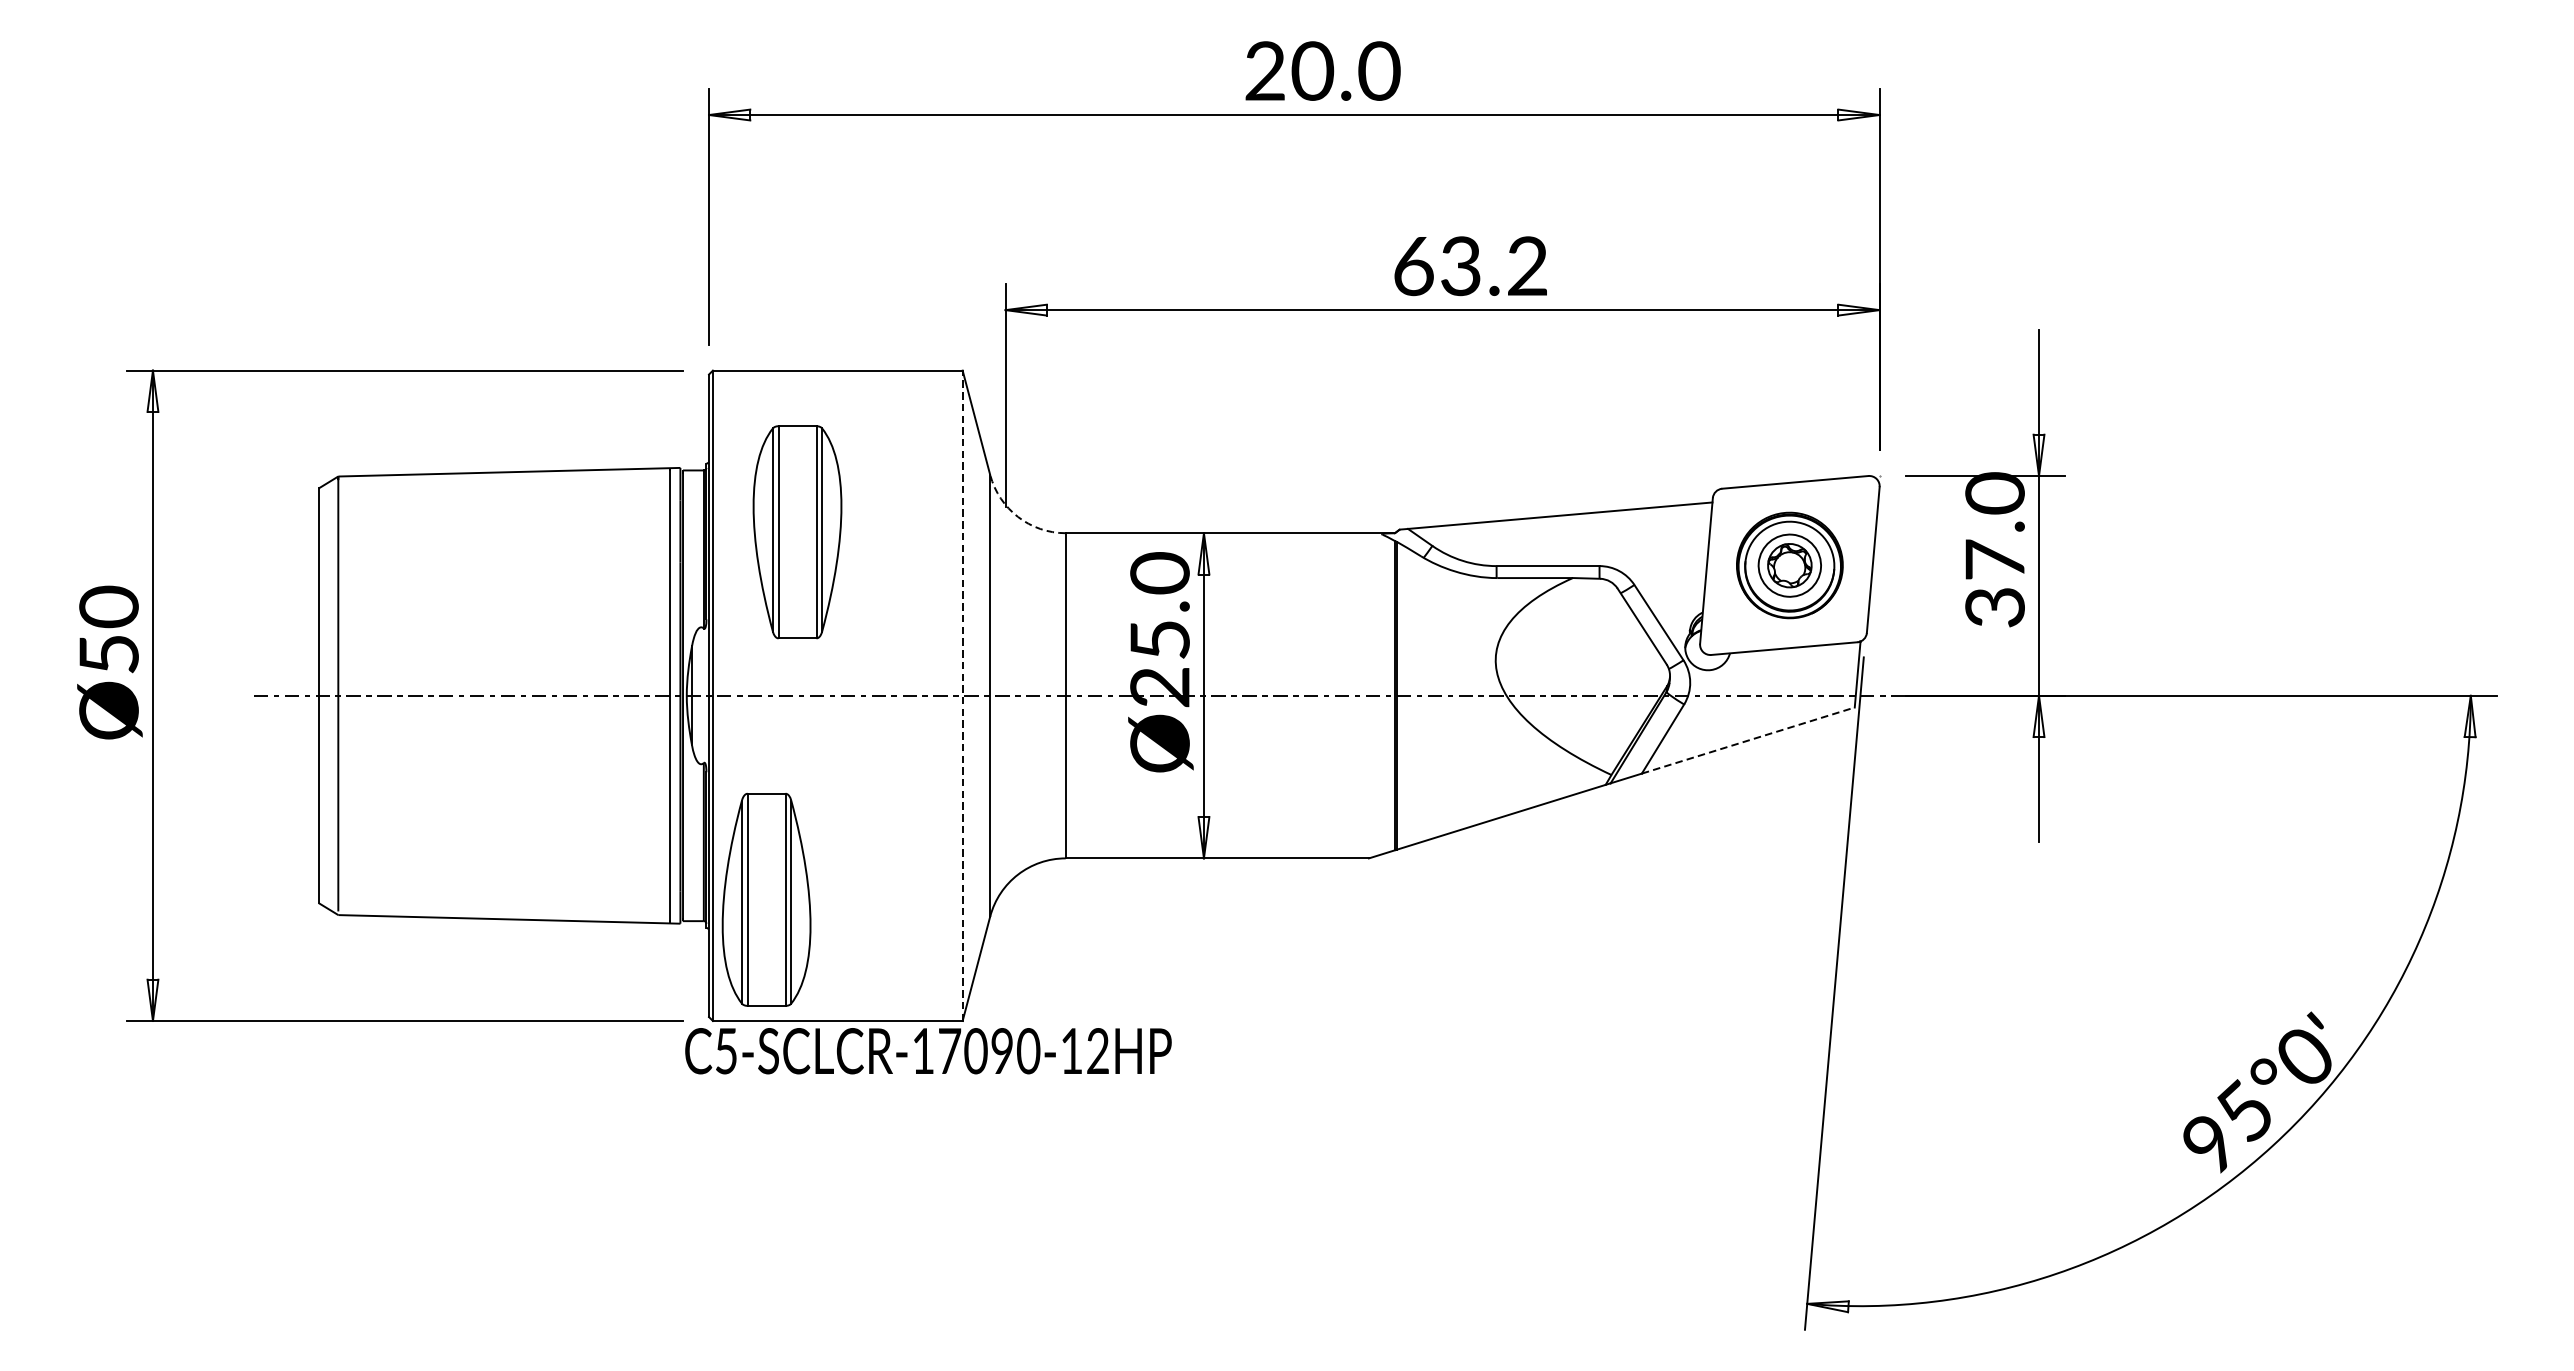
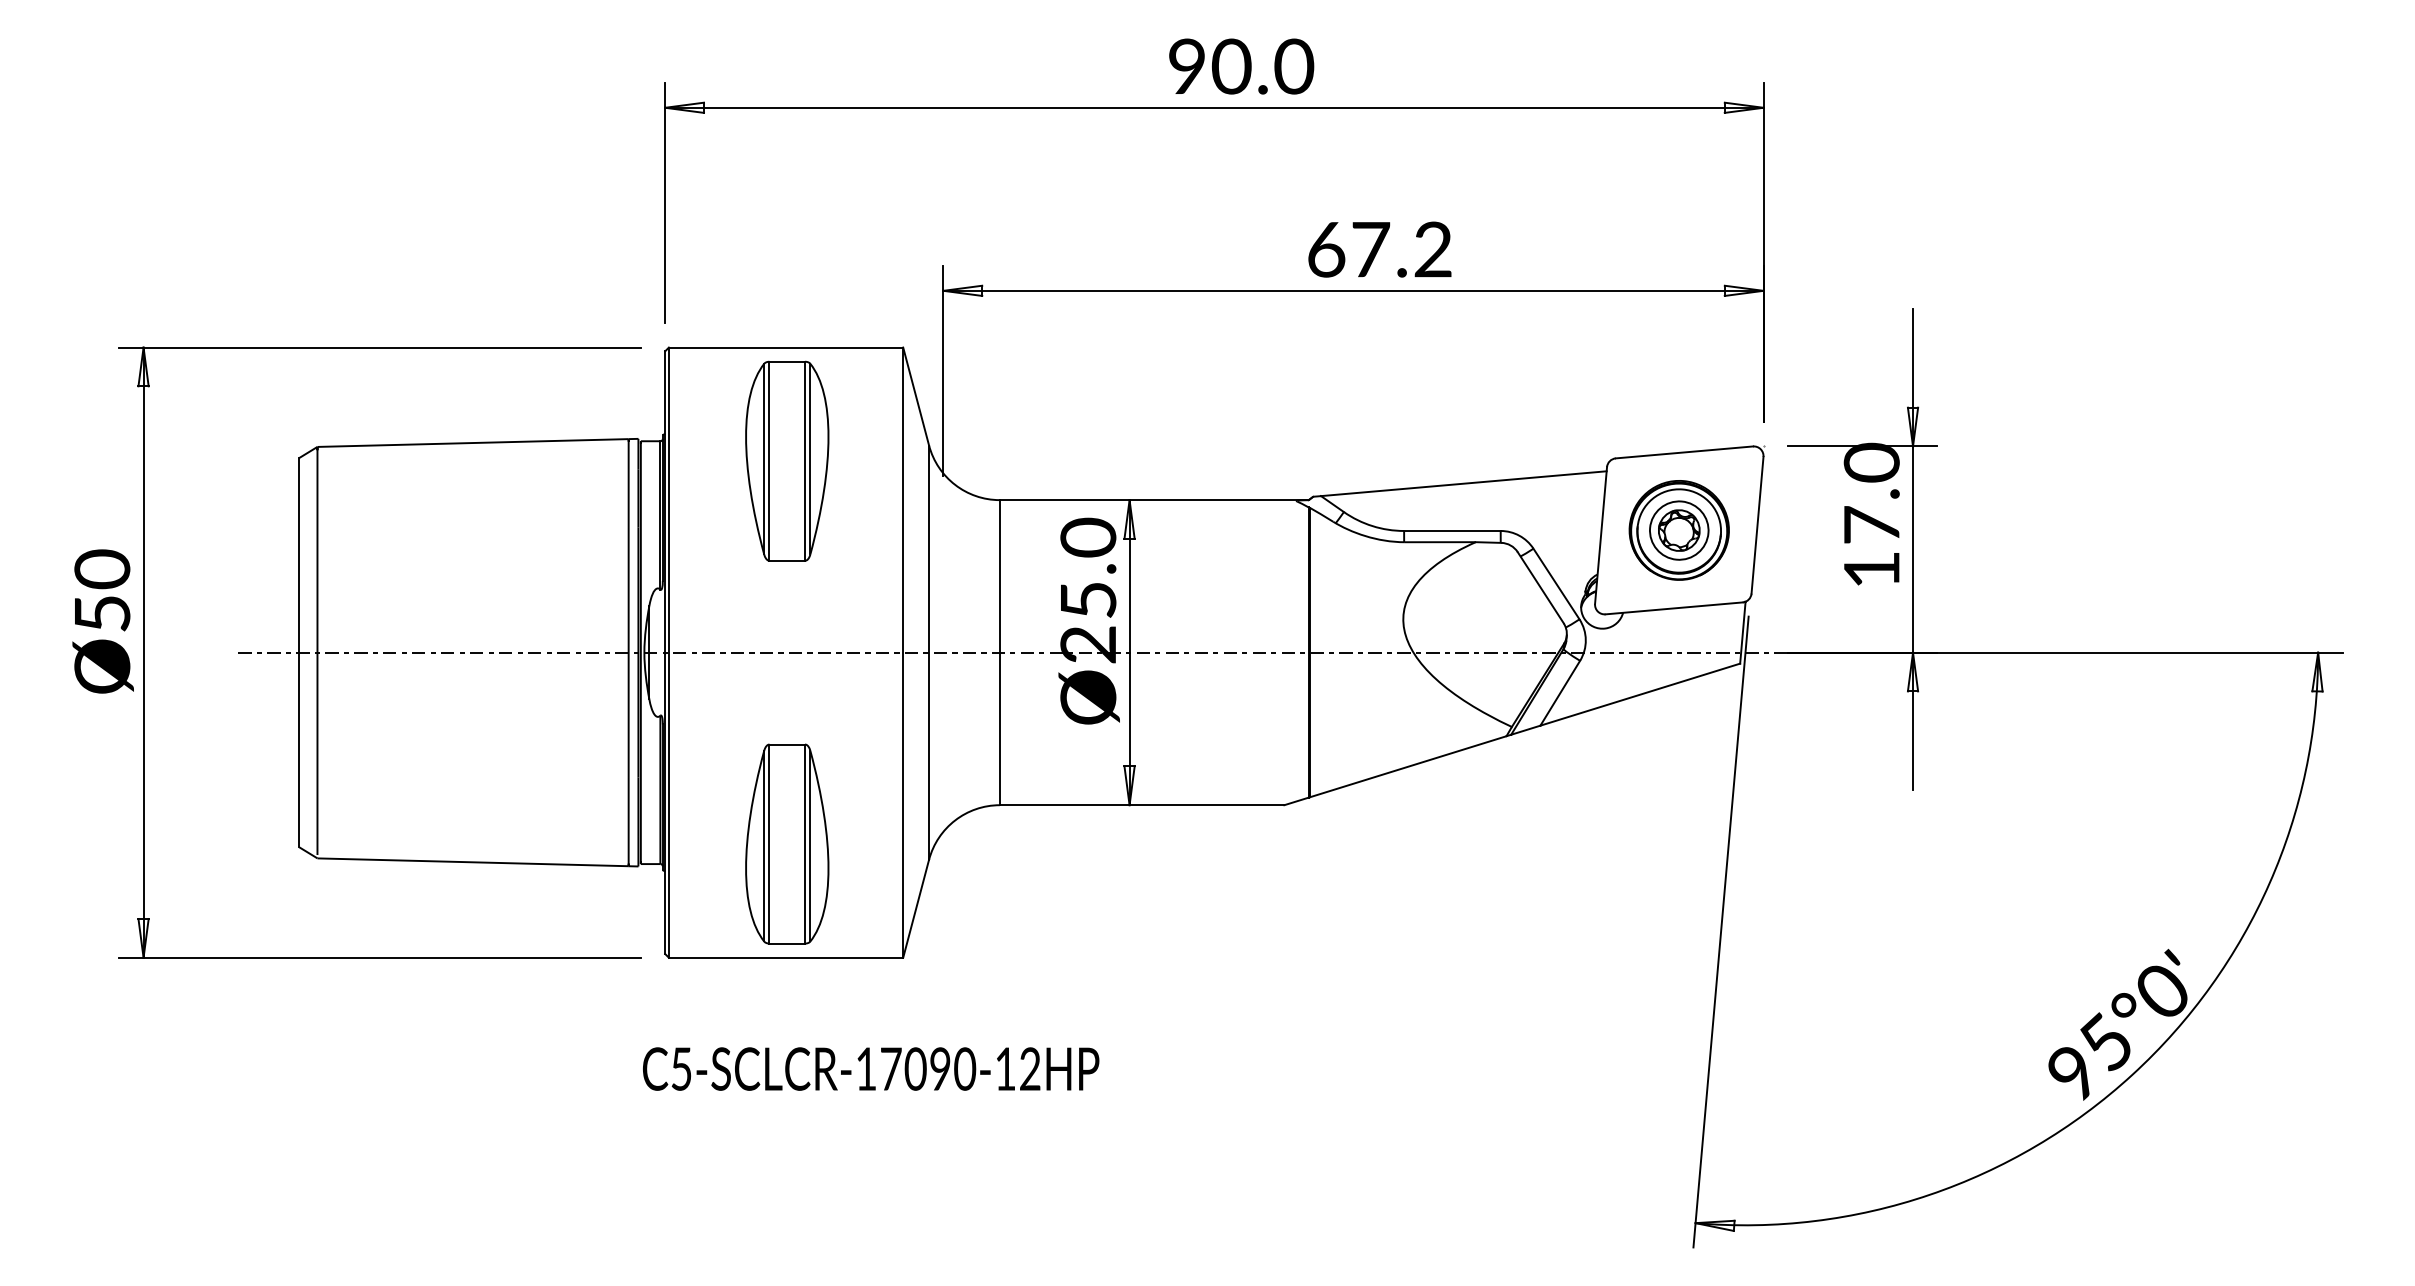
text: (1264, 71) -> (1186, 66), 20.0 -> 90.0
text: (1461, 266) -> (1371, 249), 63.2 -> 67.2
arc: (1018, 516) -> (955, 484), dashed -> solid
part: (797, 531) -> (787, 460), moved
text: (1994, 607) -> (1871, 569), 37.0 -> 17.0
line: (962, 695) -> (903, 652), dashed -> solid
line: (1748, 740) -> (1640, 694), dashed -> solid
part: (766, 899) -> (787, 843), moved
text: (928, 1050) -> (871, 1068), moved

